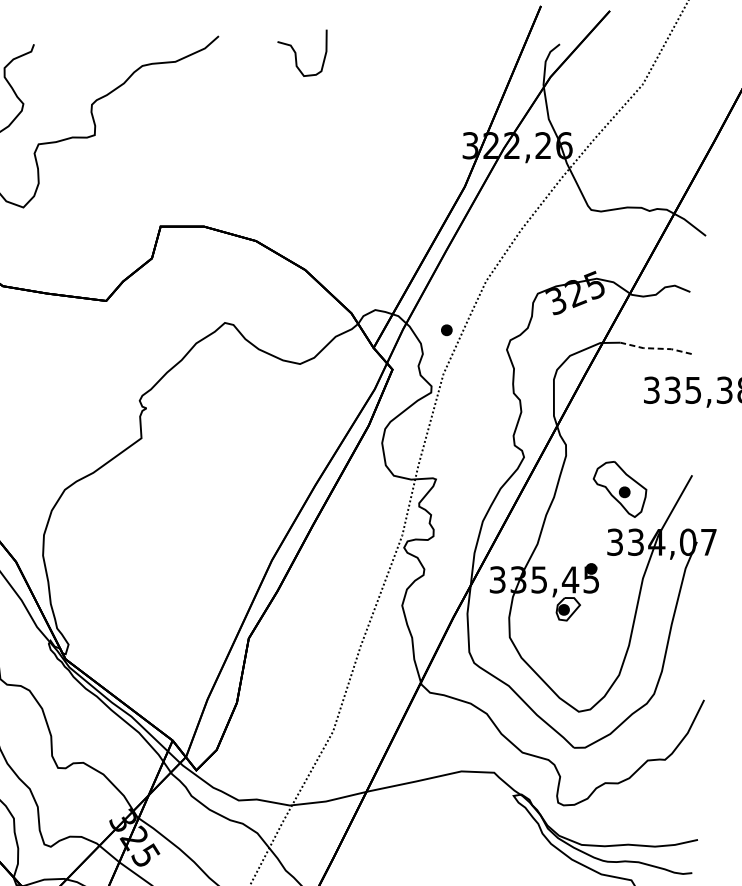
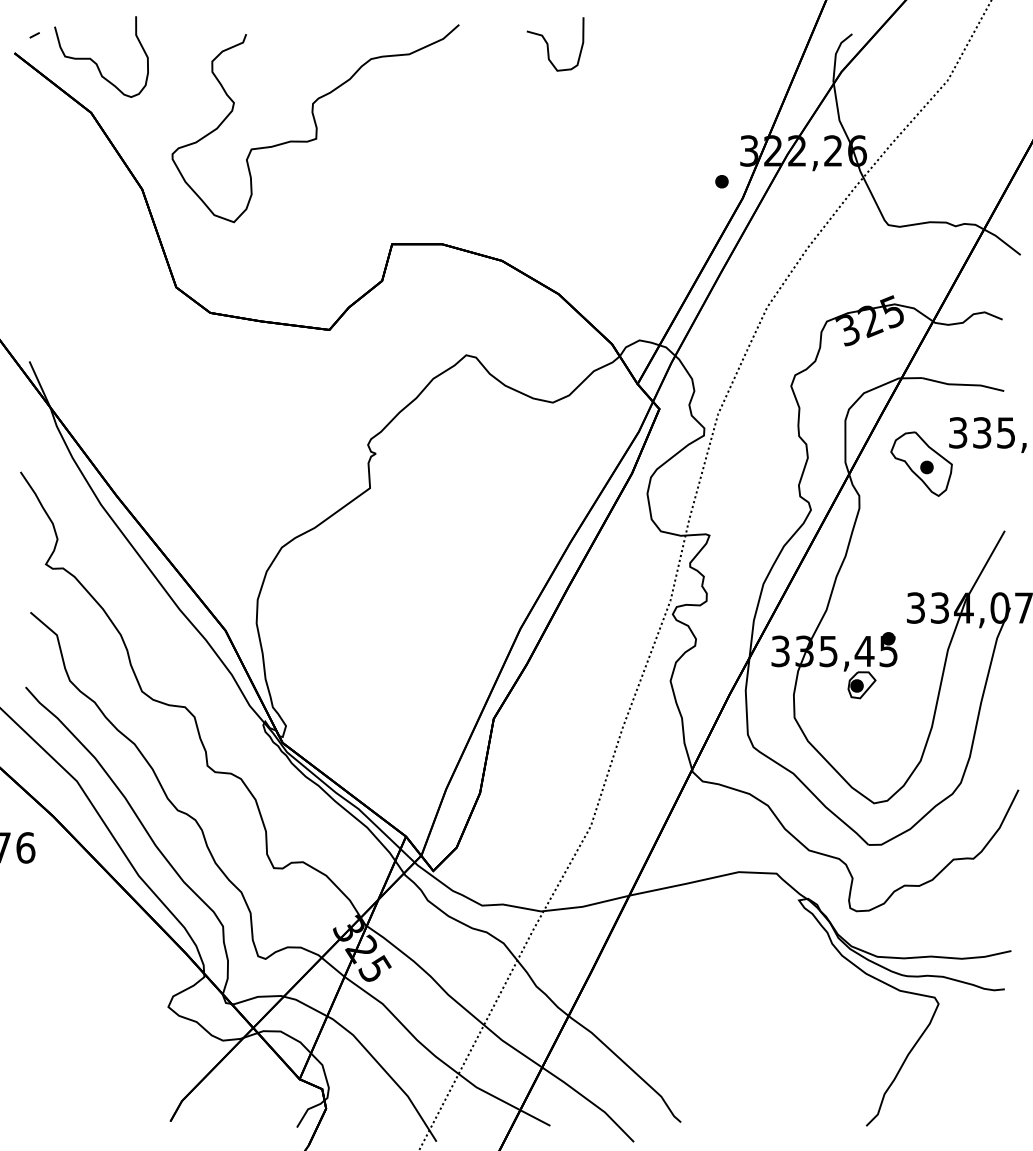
part: (446, 330) -> (721, 181), moved
line: (656, 348) -> (963, 384), dashed -> solid
part: (619, 488) -> (921, 463), moved

